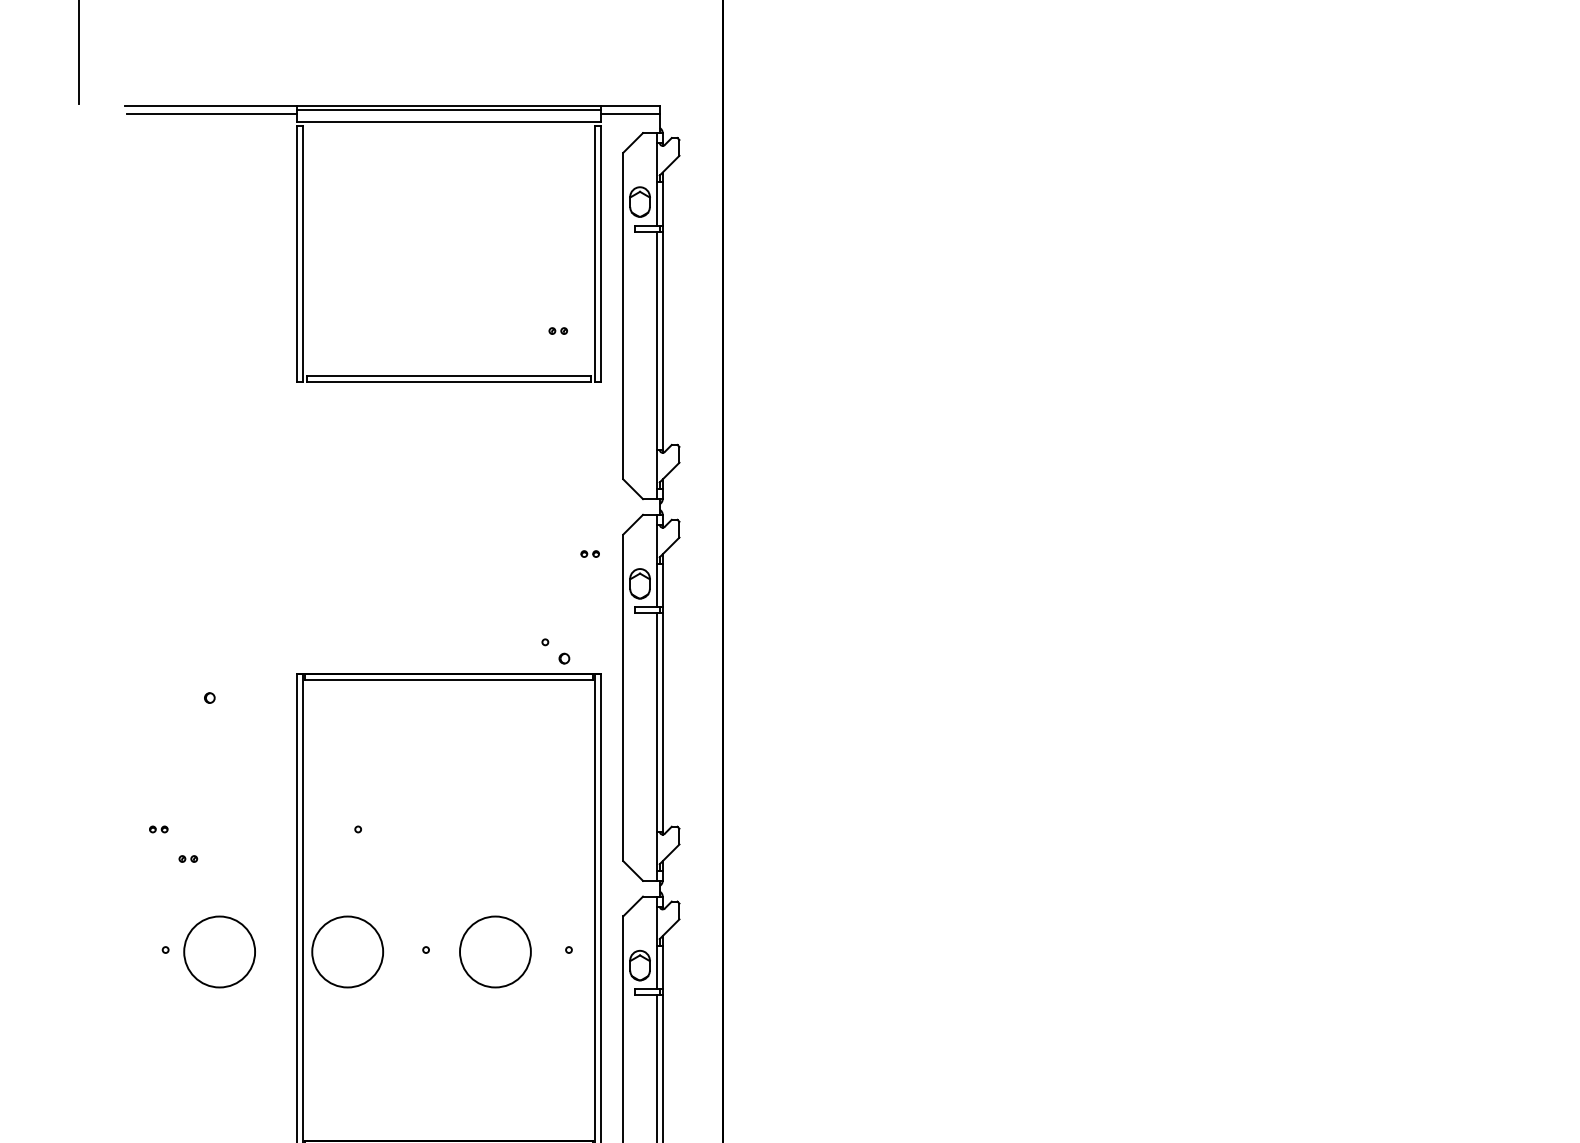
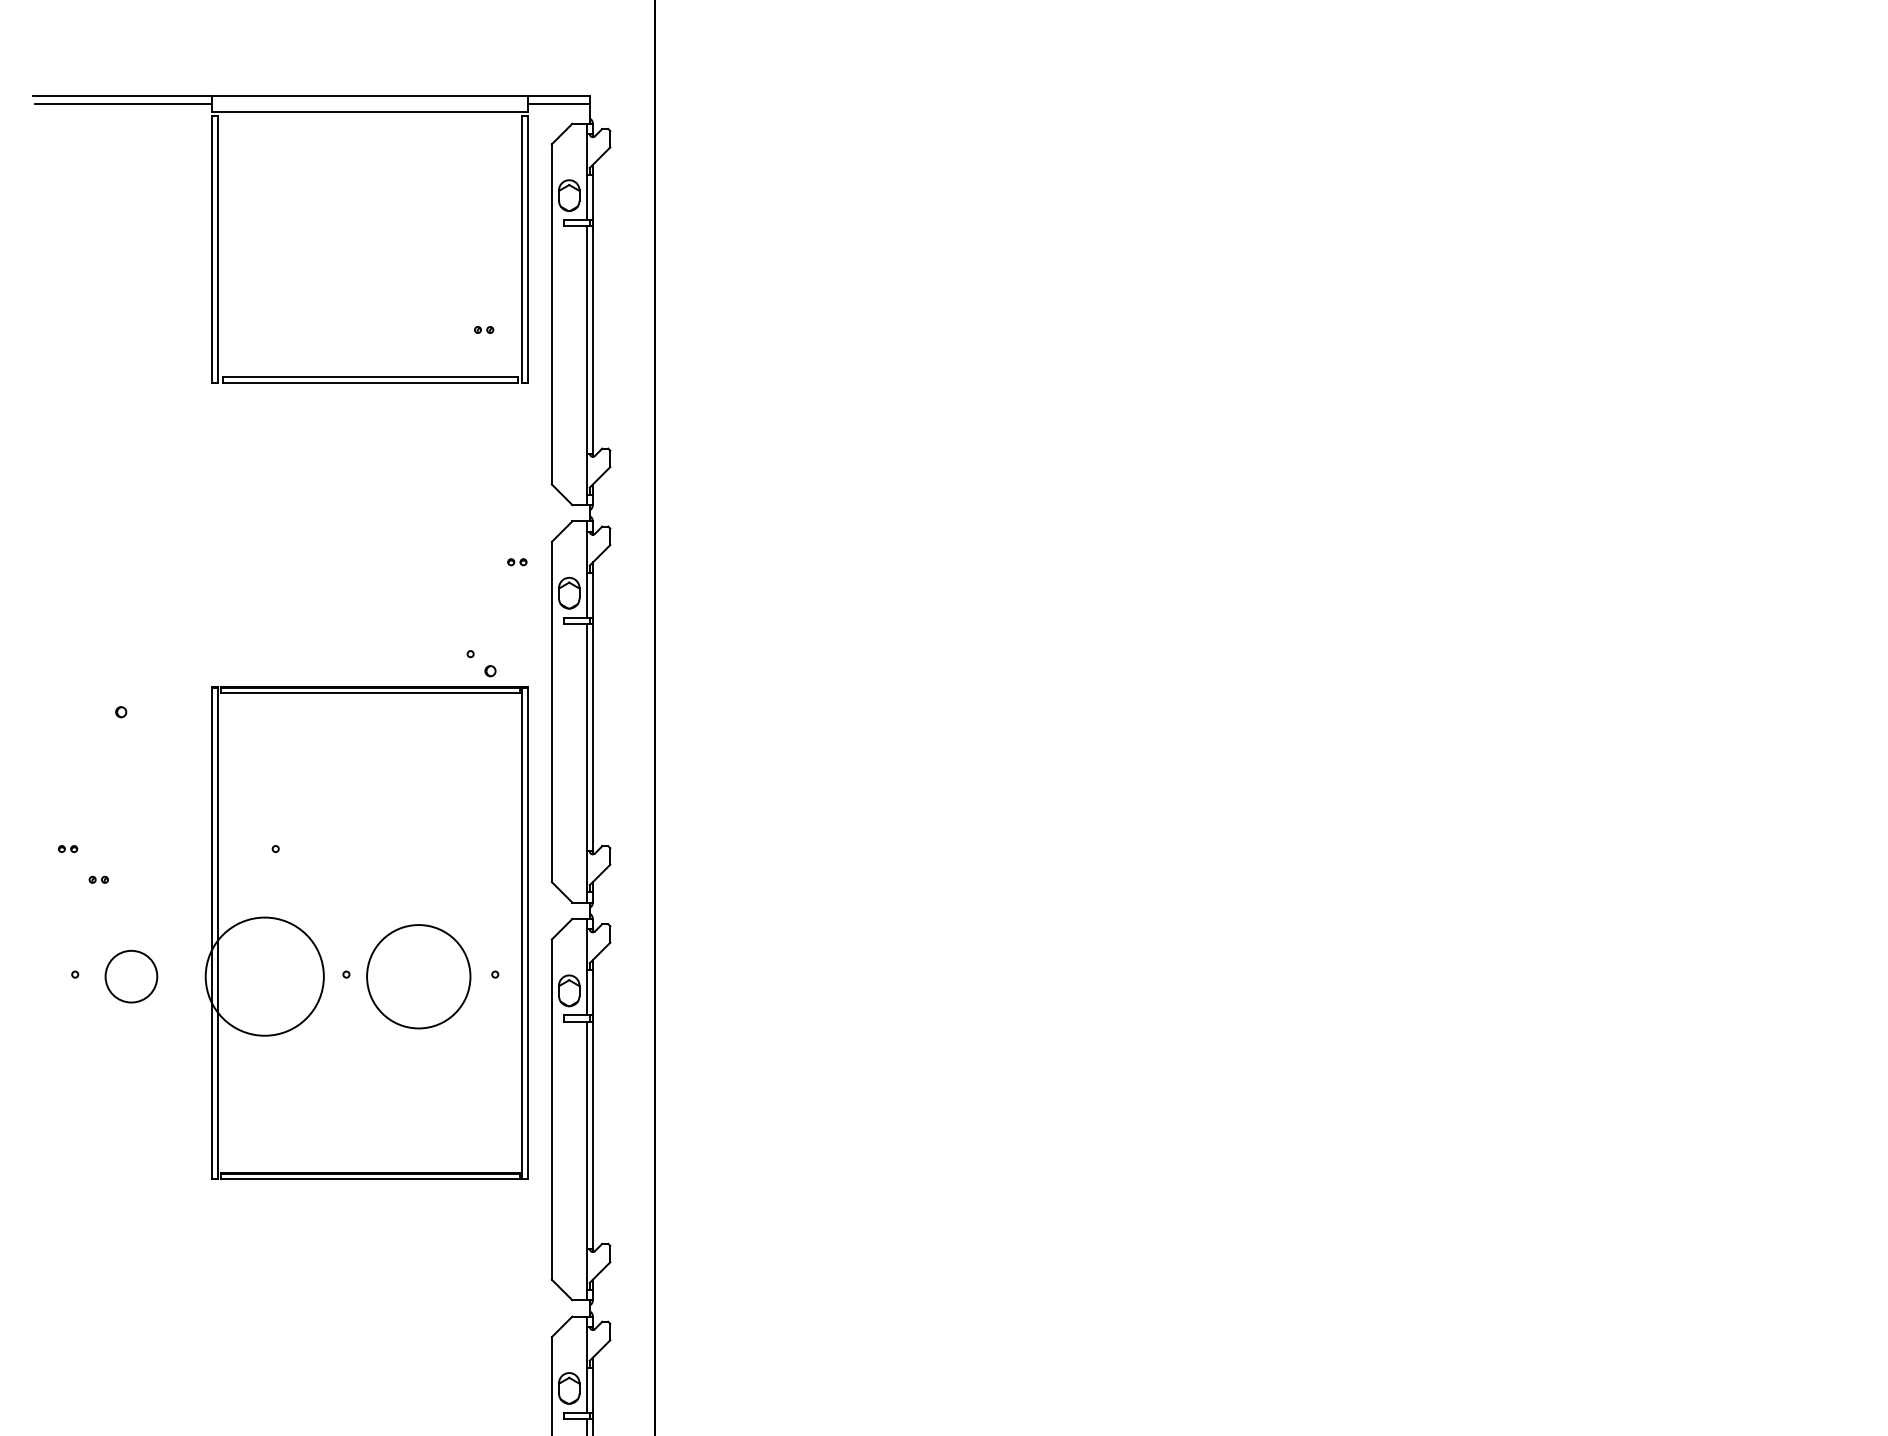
line: (449, 110) -> (370, 100), removed
circle: (219, 951) -> (131, 976), size x0.7
circle: (347, 951) -> (264, 976), size x1.6
circle: (495, 951) -> (418, 976), size x1.4

